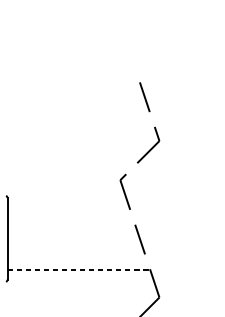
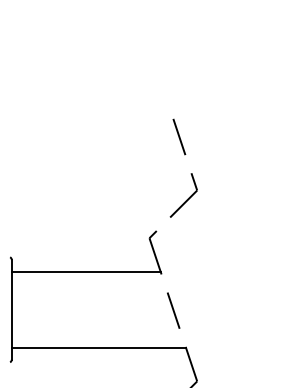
line: (67, 207) -> (85, 271), added
line: (79, 270) -> (99, 348), dashed -> solid

